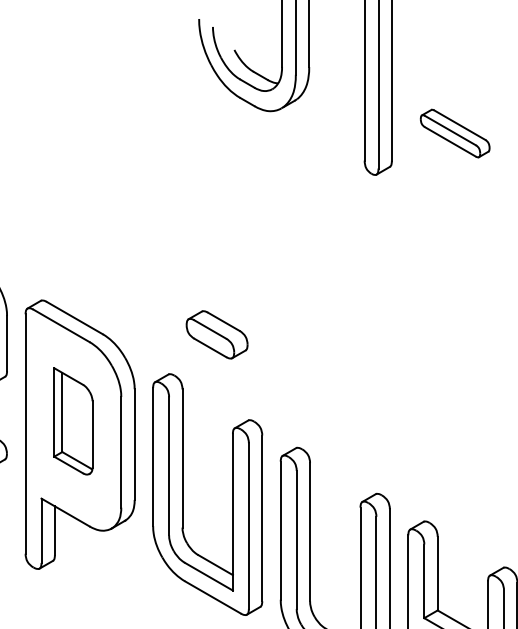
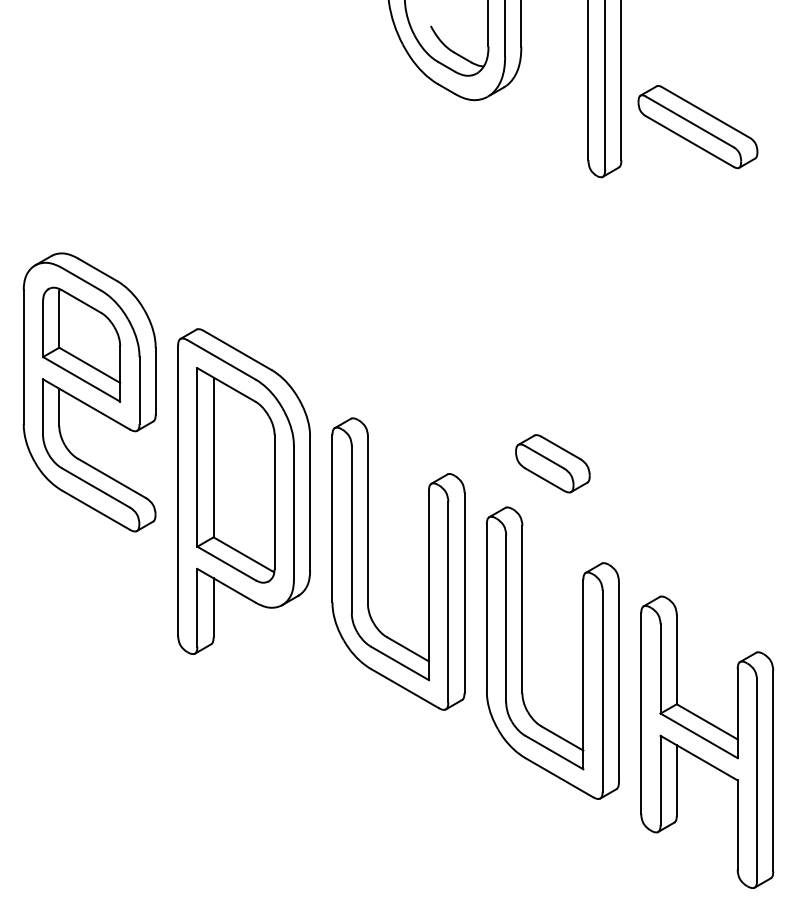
part: (454, 133) -> (697, 127), size x1.43
part: (216, 334) -> (552, 463), moved
part: (73, 421) -> (235, 475), size x1.67

